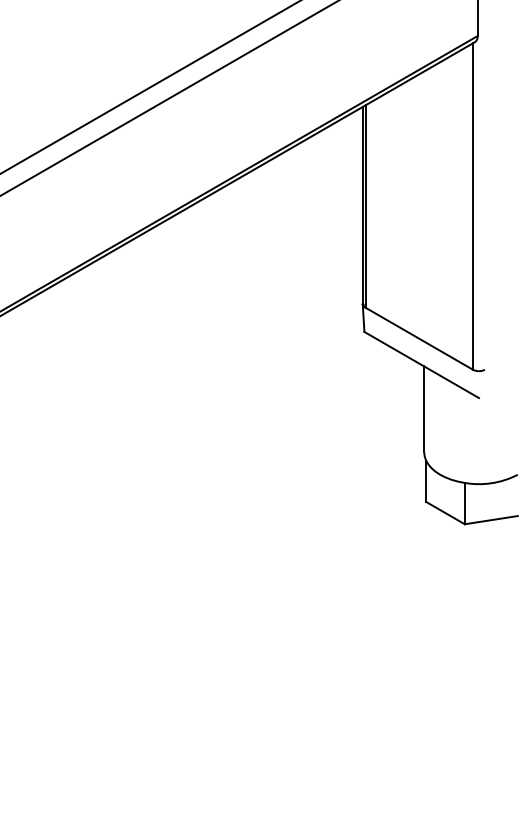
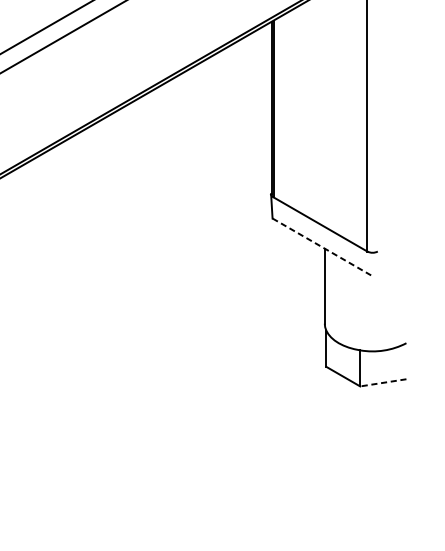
line: (422, 365) -> (323, 247), solid -> dashed
line: (491, 520) -> (383, 383), solid -> dashed

